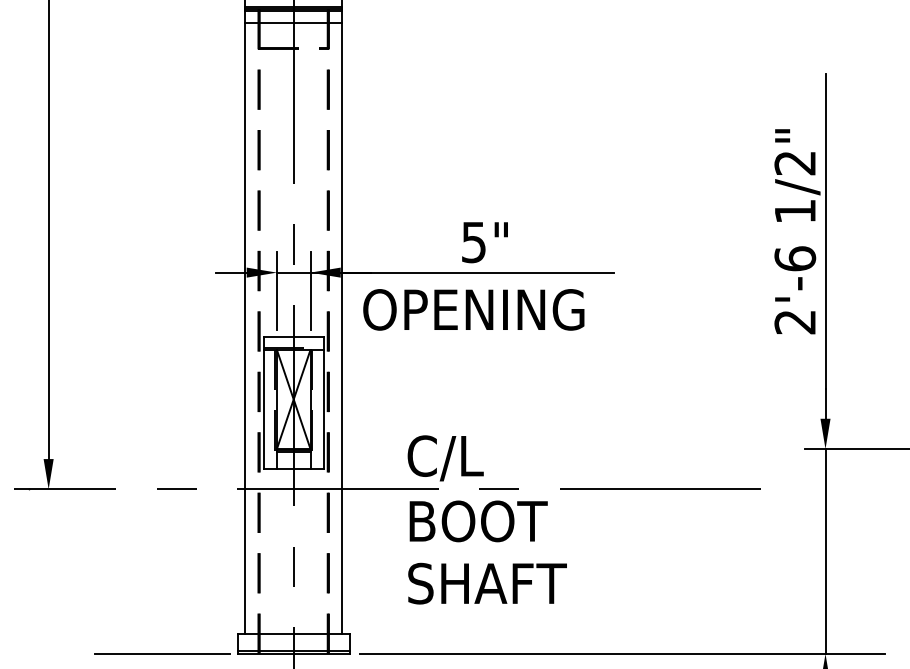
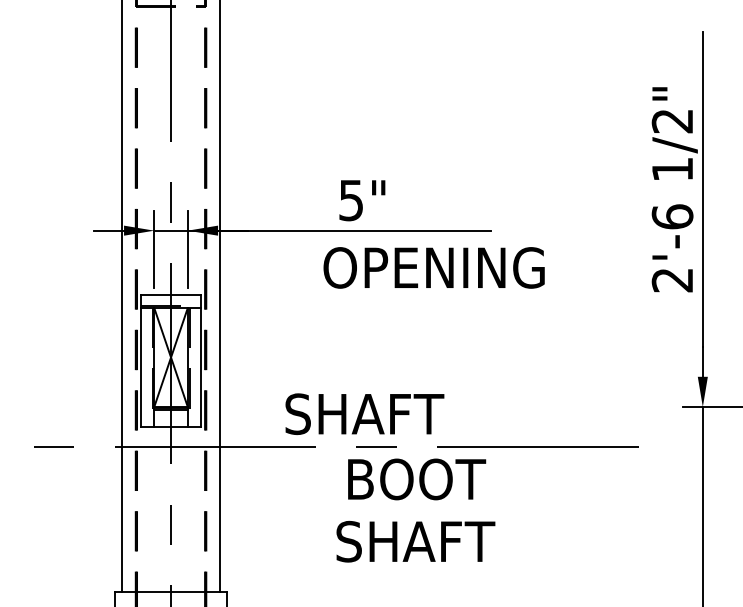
text: (473, 309) -> (433, 267), moved
text: (486, 458) -> (363, 416), C/L -> SHAFT
text: (478, 521) -> (416, 479), moved
text: (487, 583) -> (415, 541), moved

